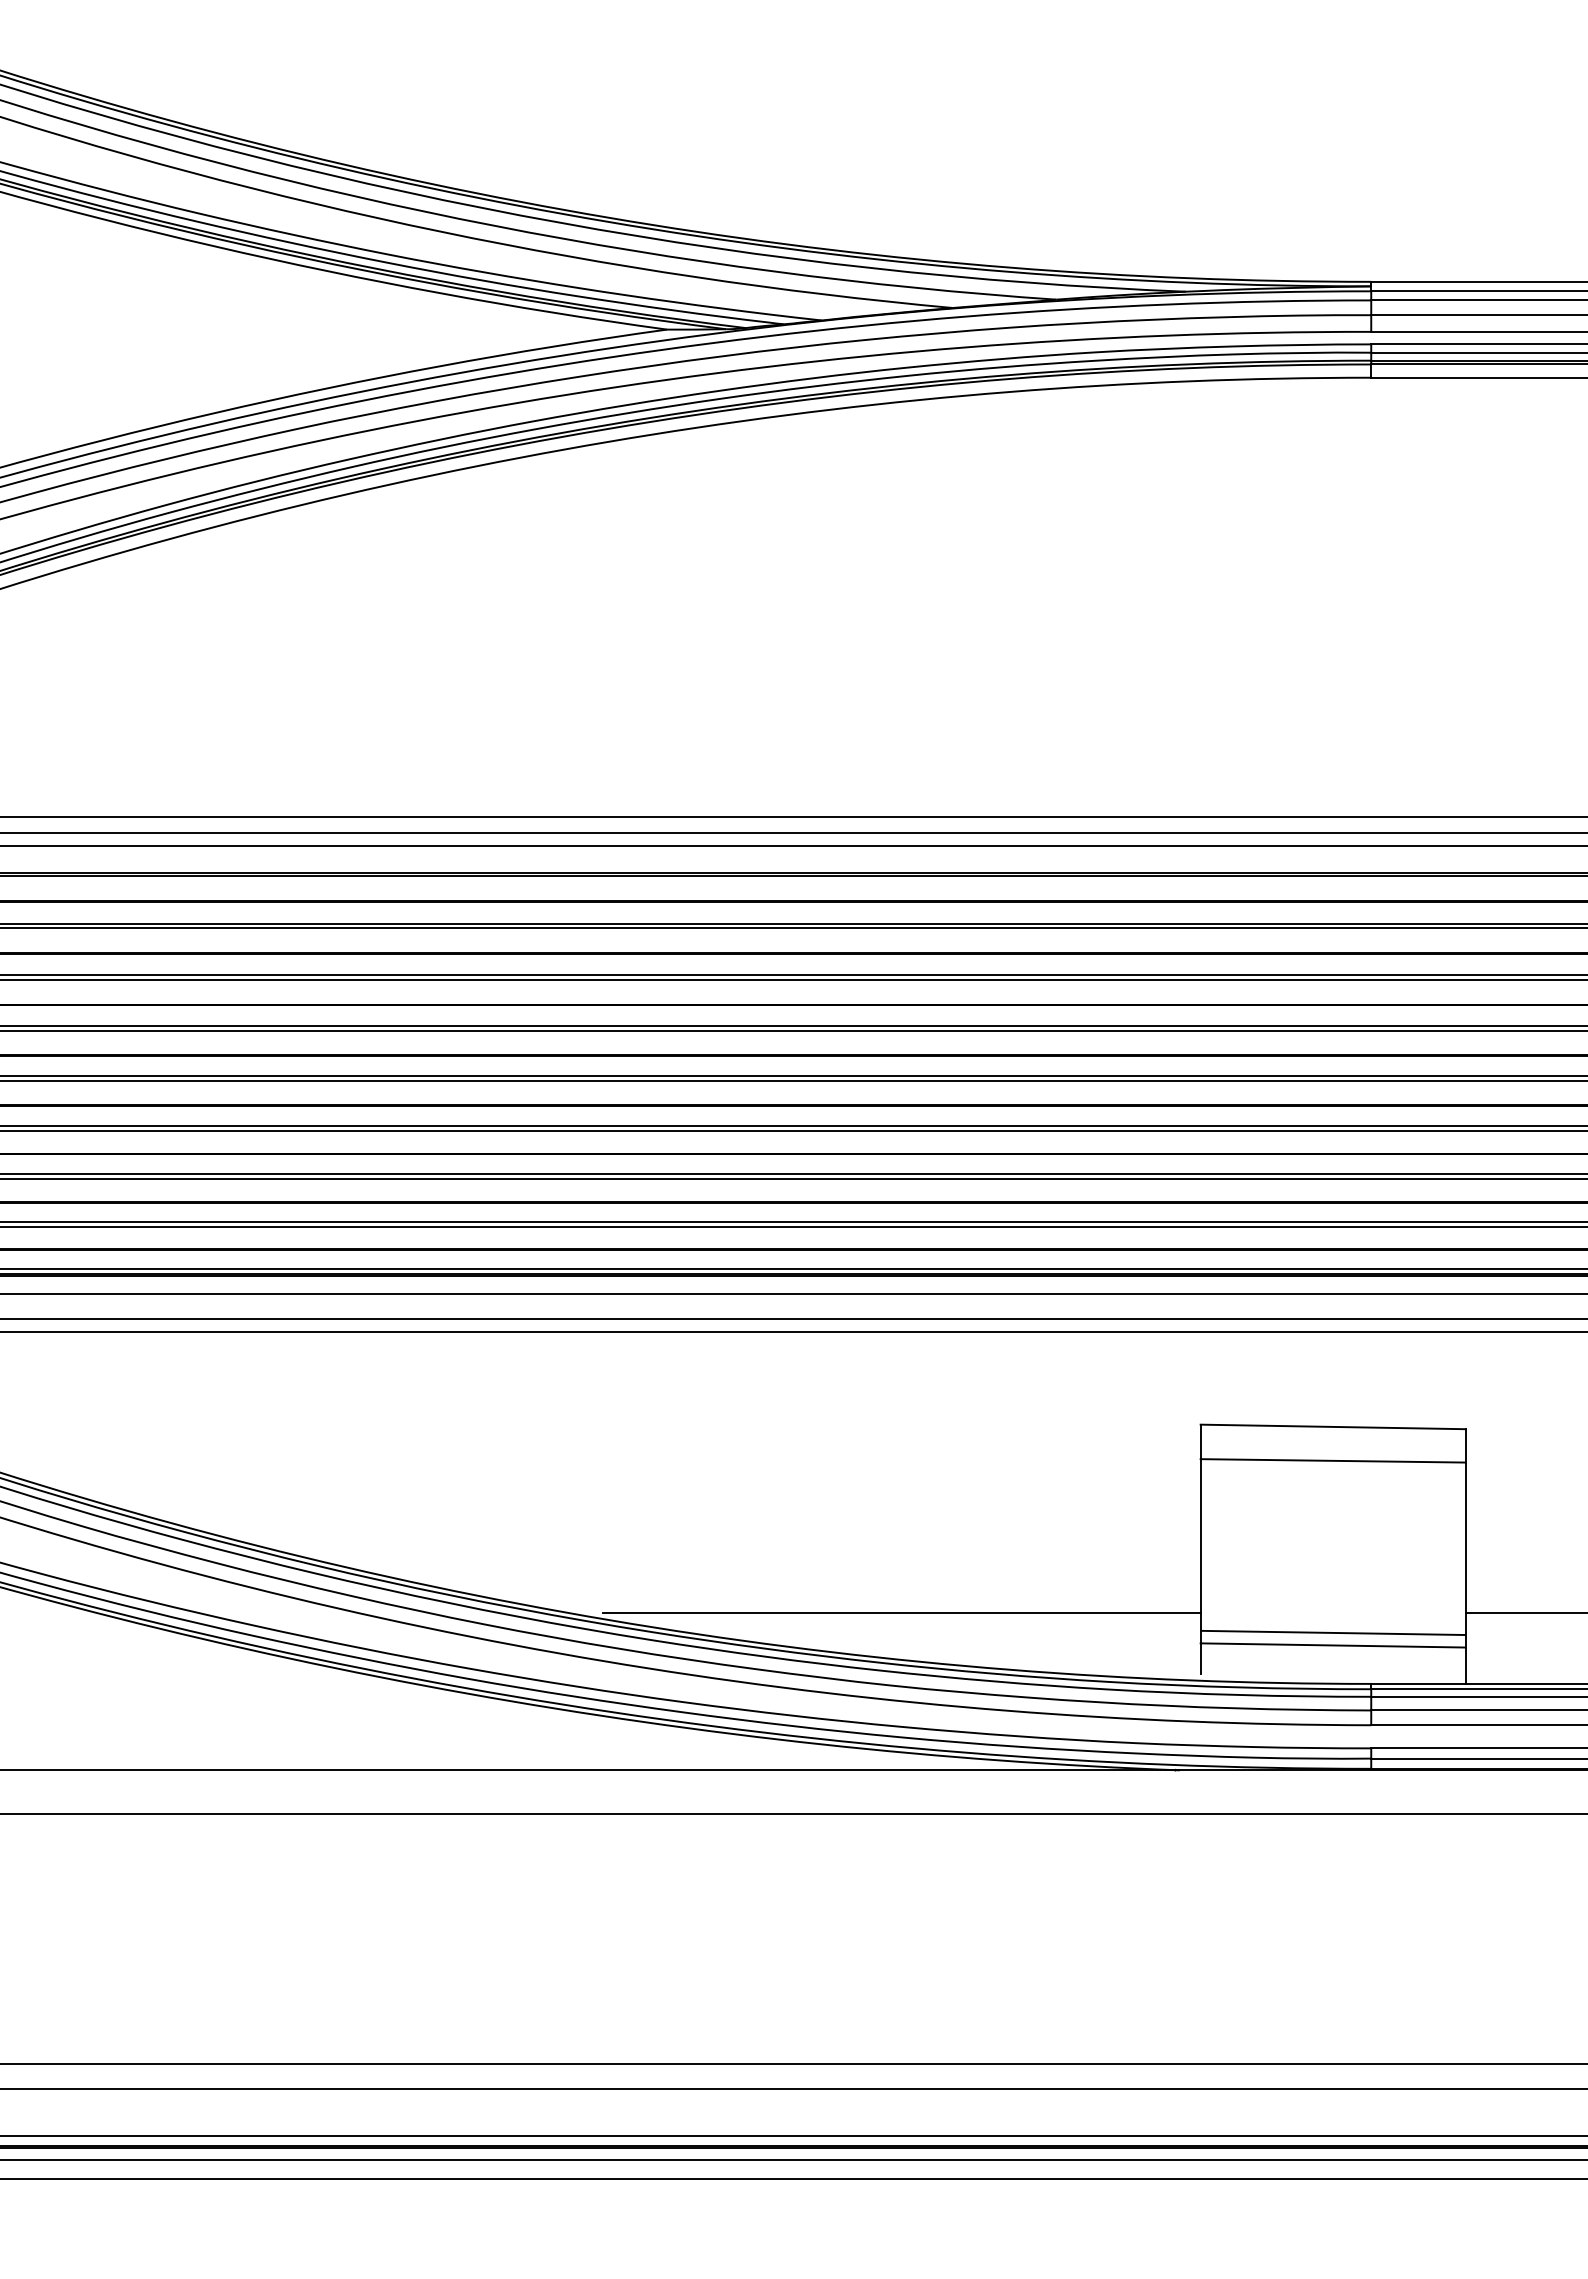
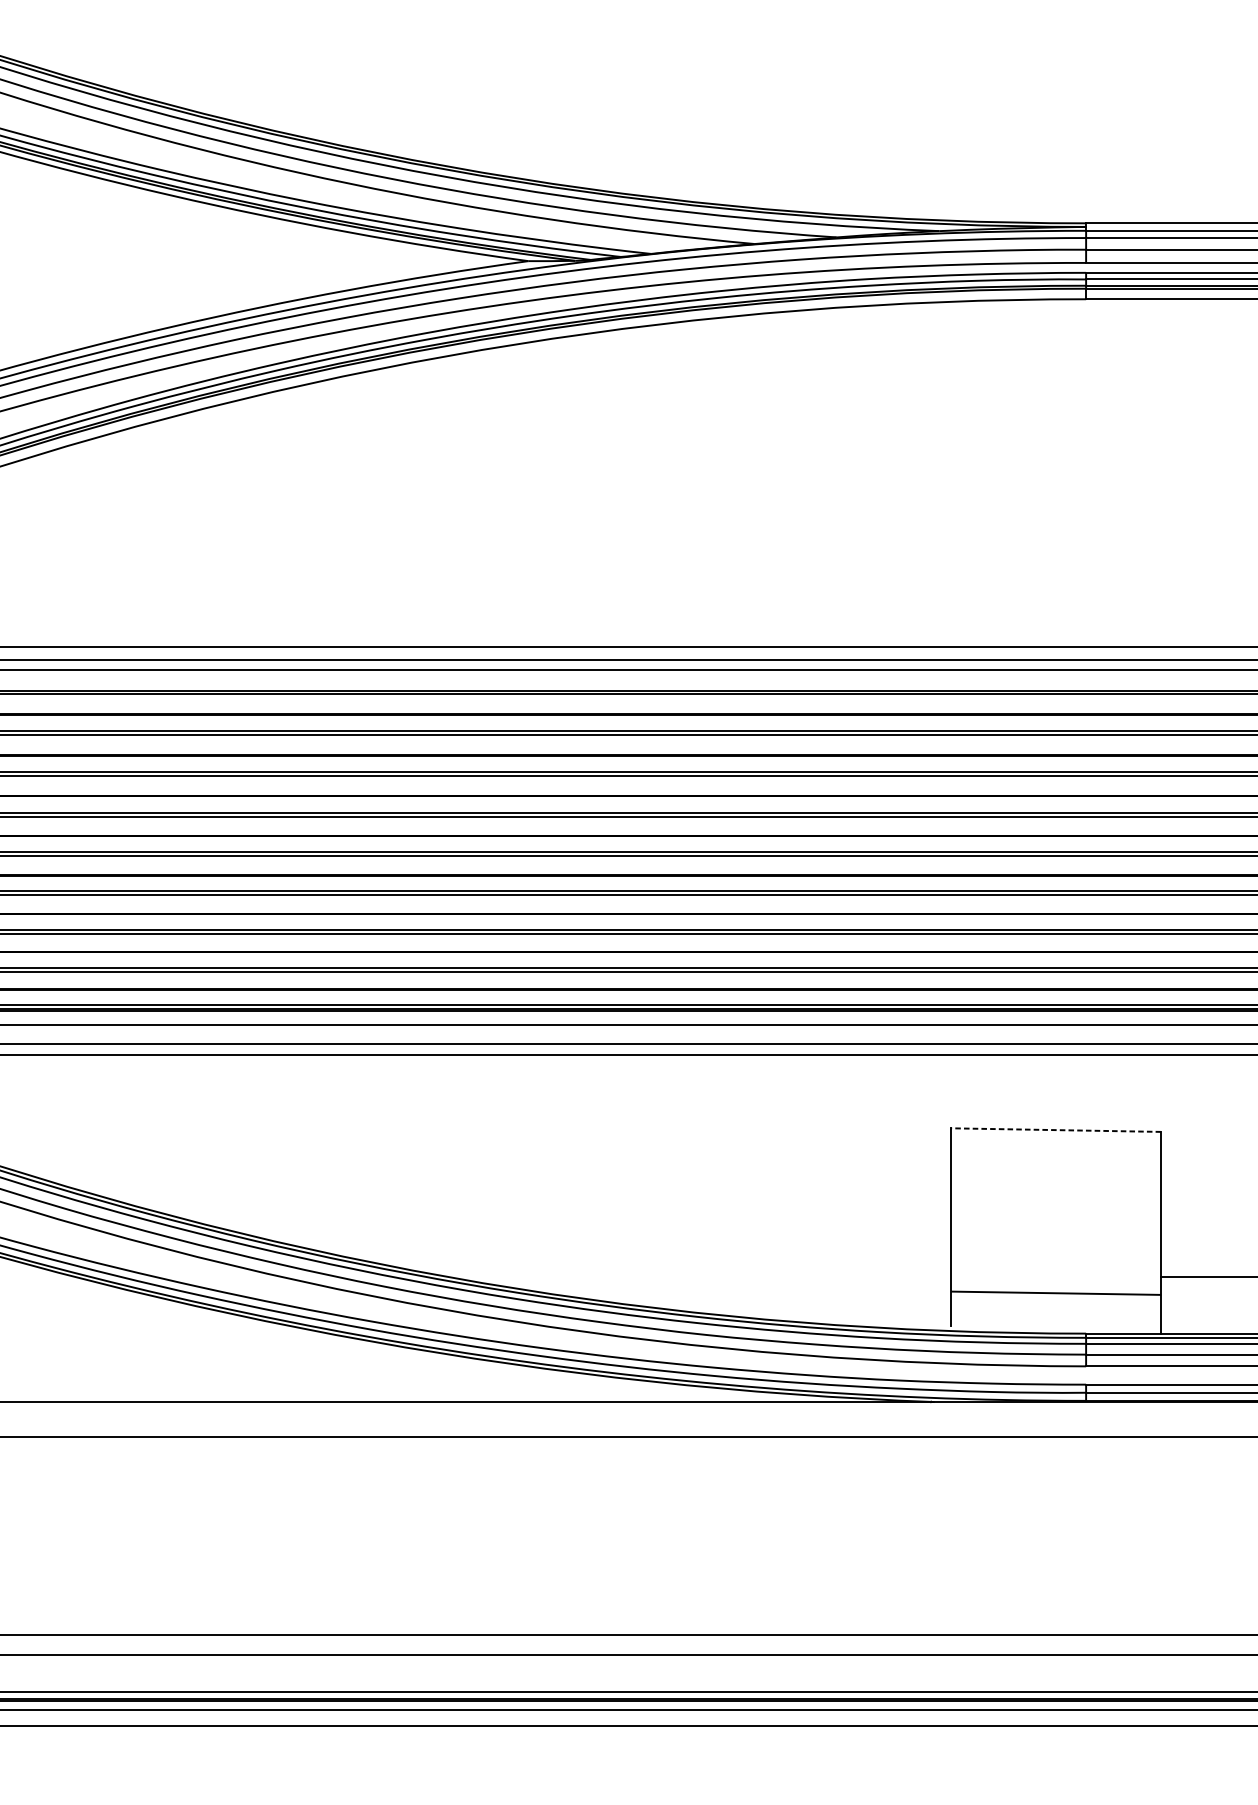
line: (1333, 1426) -> (1056, 1129), solid -> dashed
line: (1332, 1460) -> (1055, 1156), removed
line: (901, 1612) -> (714, 1277), removed
line: (1332, 1645) -> (1055, 1303), removed

